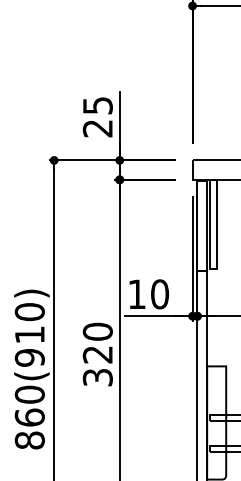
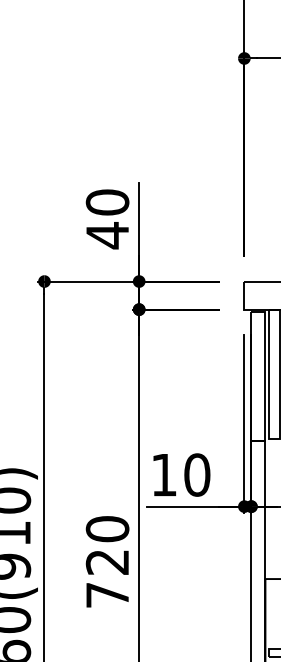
text: (97, 117) -> (107, 219), 25 -> 40
text: (97, 377) -> (107, 595), 320 -> 720

